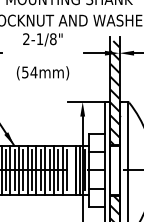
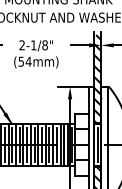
text: (42, 39) -> (35, 45), moved
line: (71, 169) -> (60, 144), added
line: (115, 170) -> (97, 145), added

